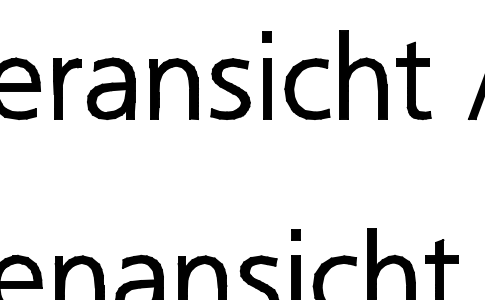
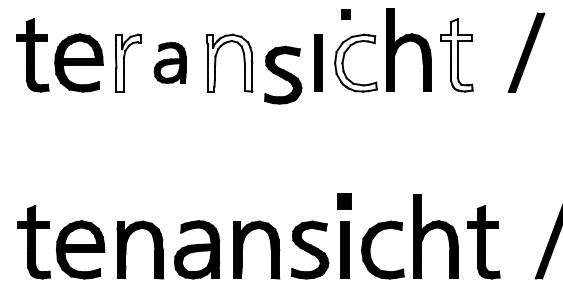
part: (266, 37) -> (345, 14), moved
fill: (413, 80) -> (456, 55), removed
fill: (67, 88) -> (128, 62), removed
part: (111, 88) -> (170, 62), size x0.7
fill: (173, 88) -> (229, 62), removed
part: (230, 88) -> (283, 74), moved
fill: (306, 88) -> (355, 62), removed
part: (295, 234) -> (344, 200), size x1.6

